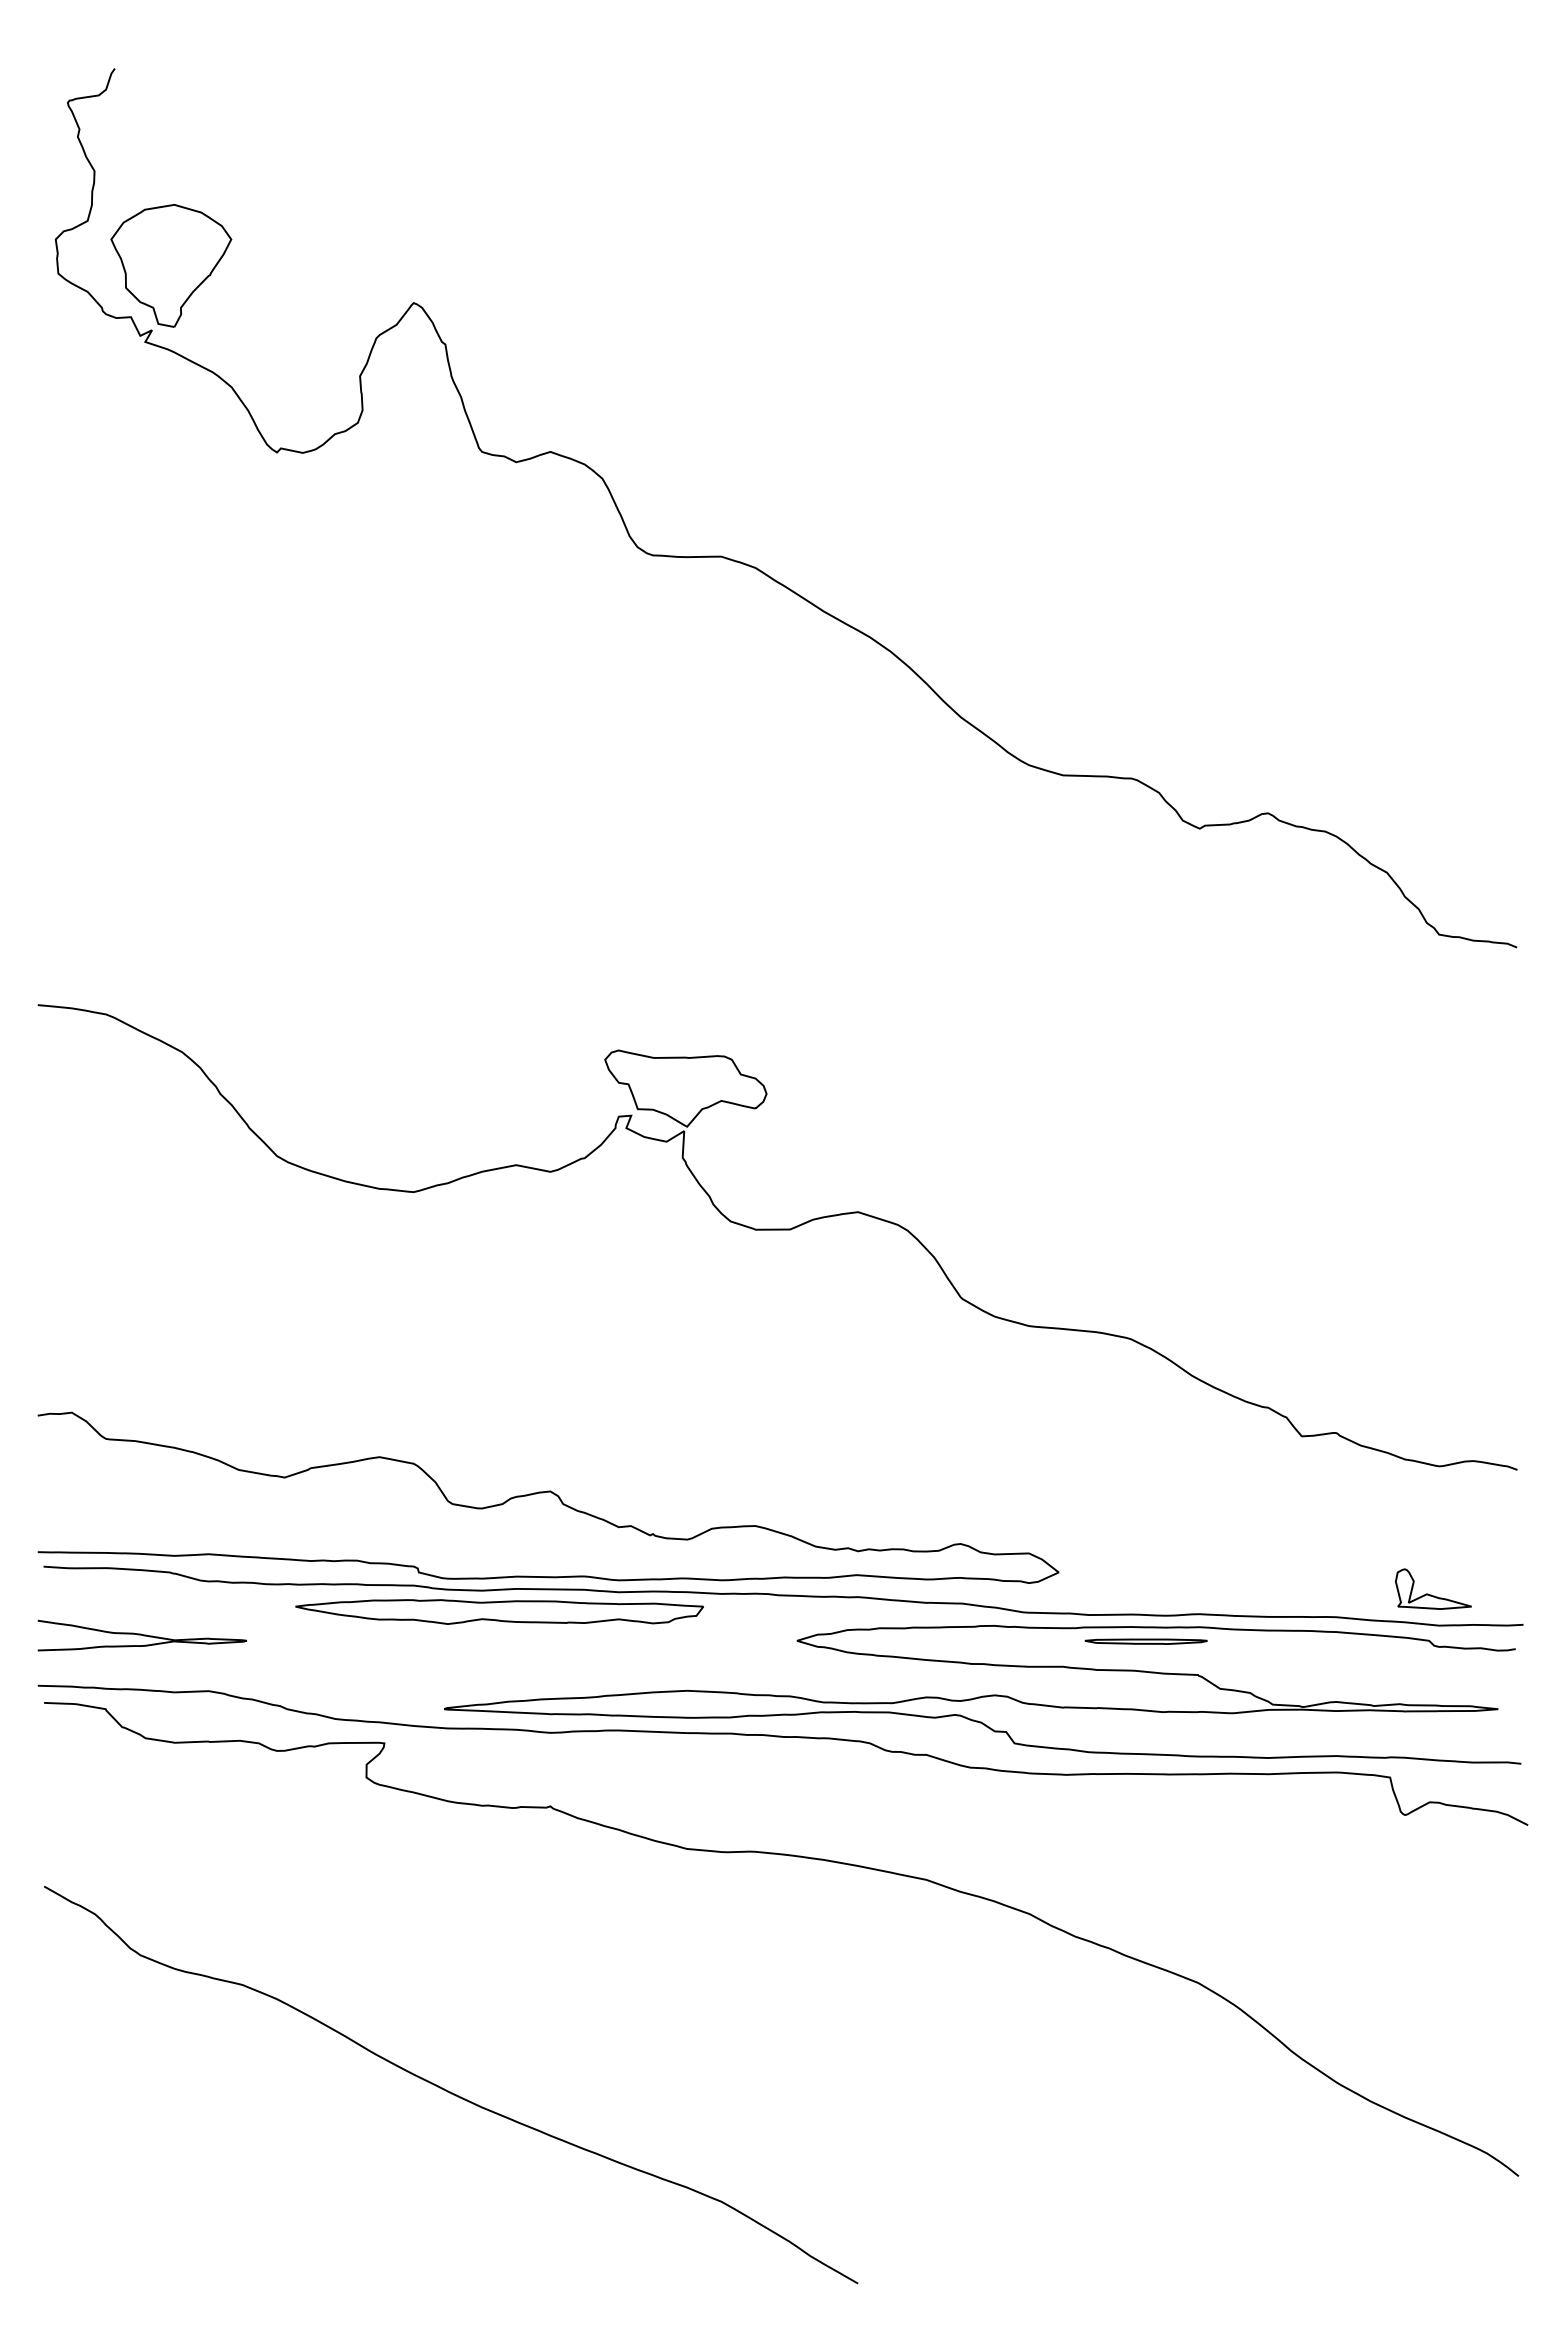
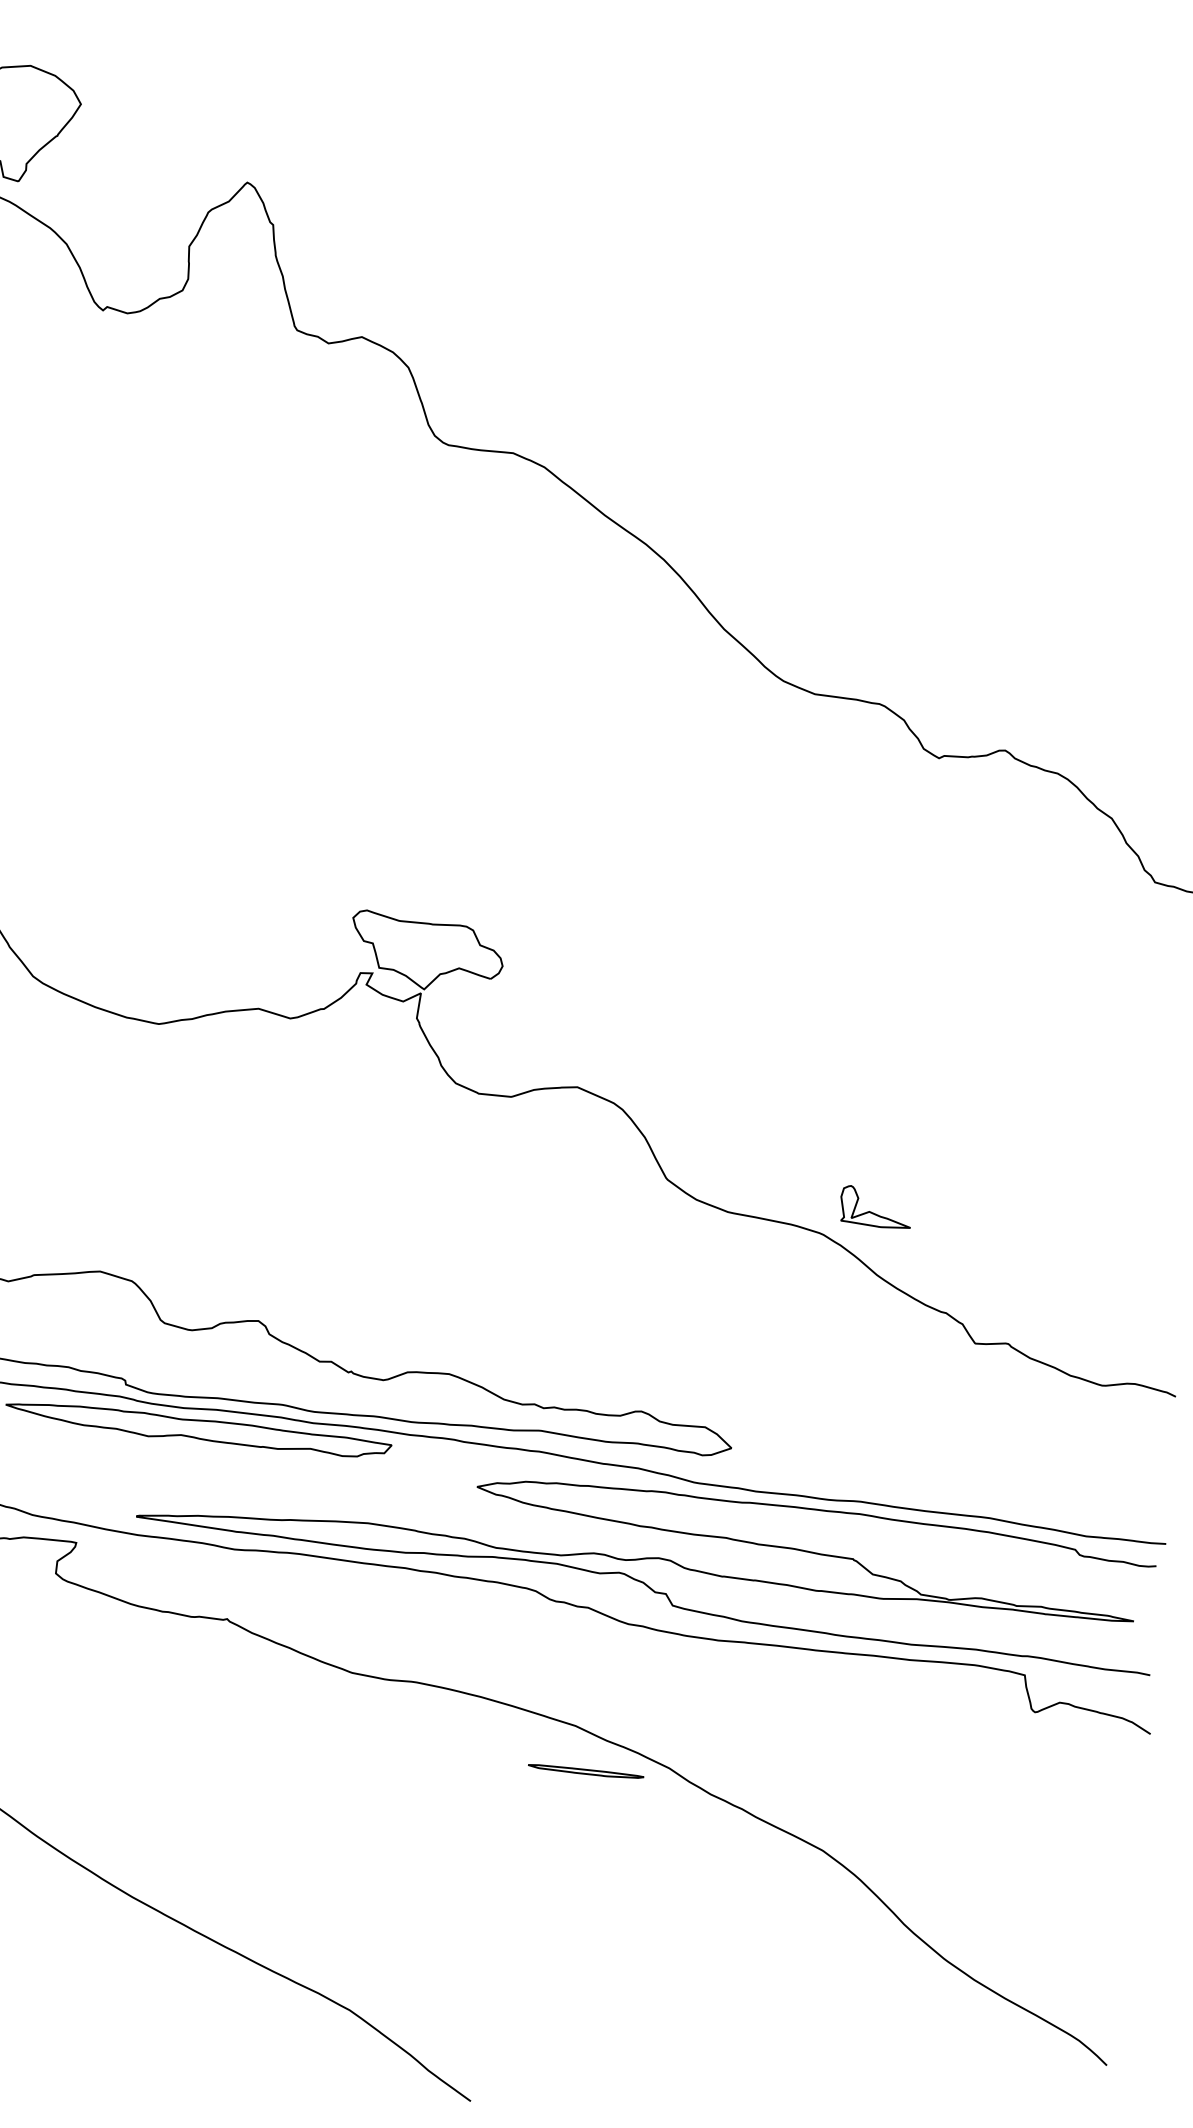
part: (1431, 1594) -> (873, 1212), moved
part: (1145, 1641) -> (585, 1771), moved

